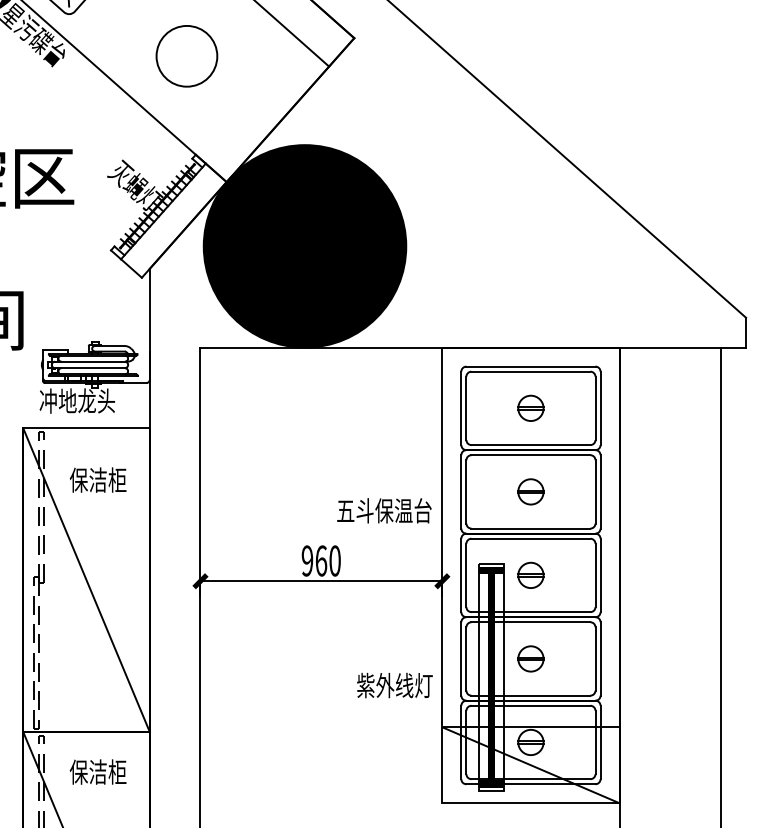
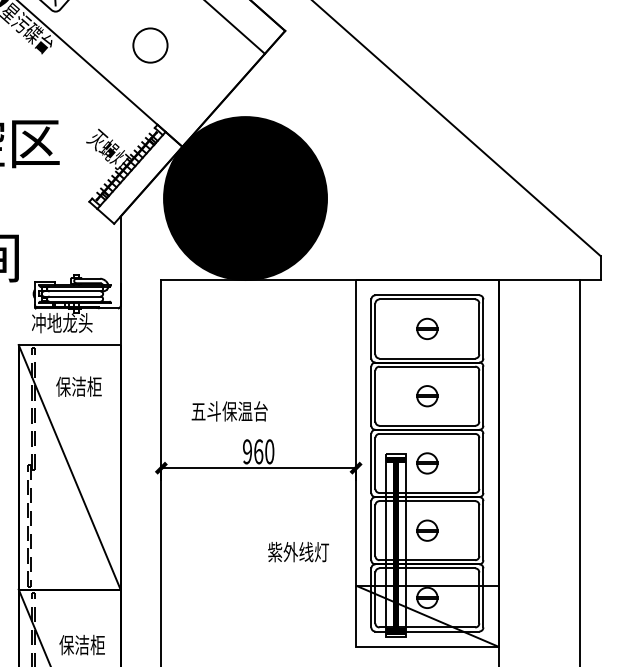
circle: (186, 55) -> (150, 44), size x0.7
text: (384, 510) -> (229, 411), moved
text: (394, 685) -> (298, 552), moved
text: (97, 771) -> (81, 644), moved

